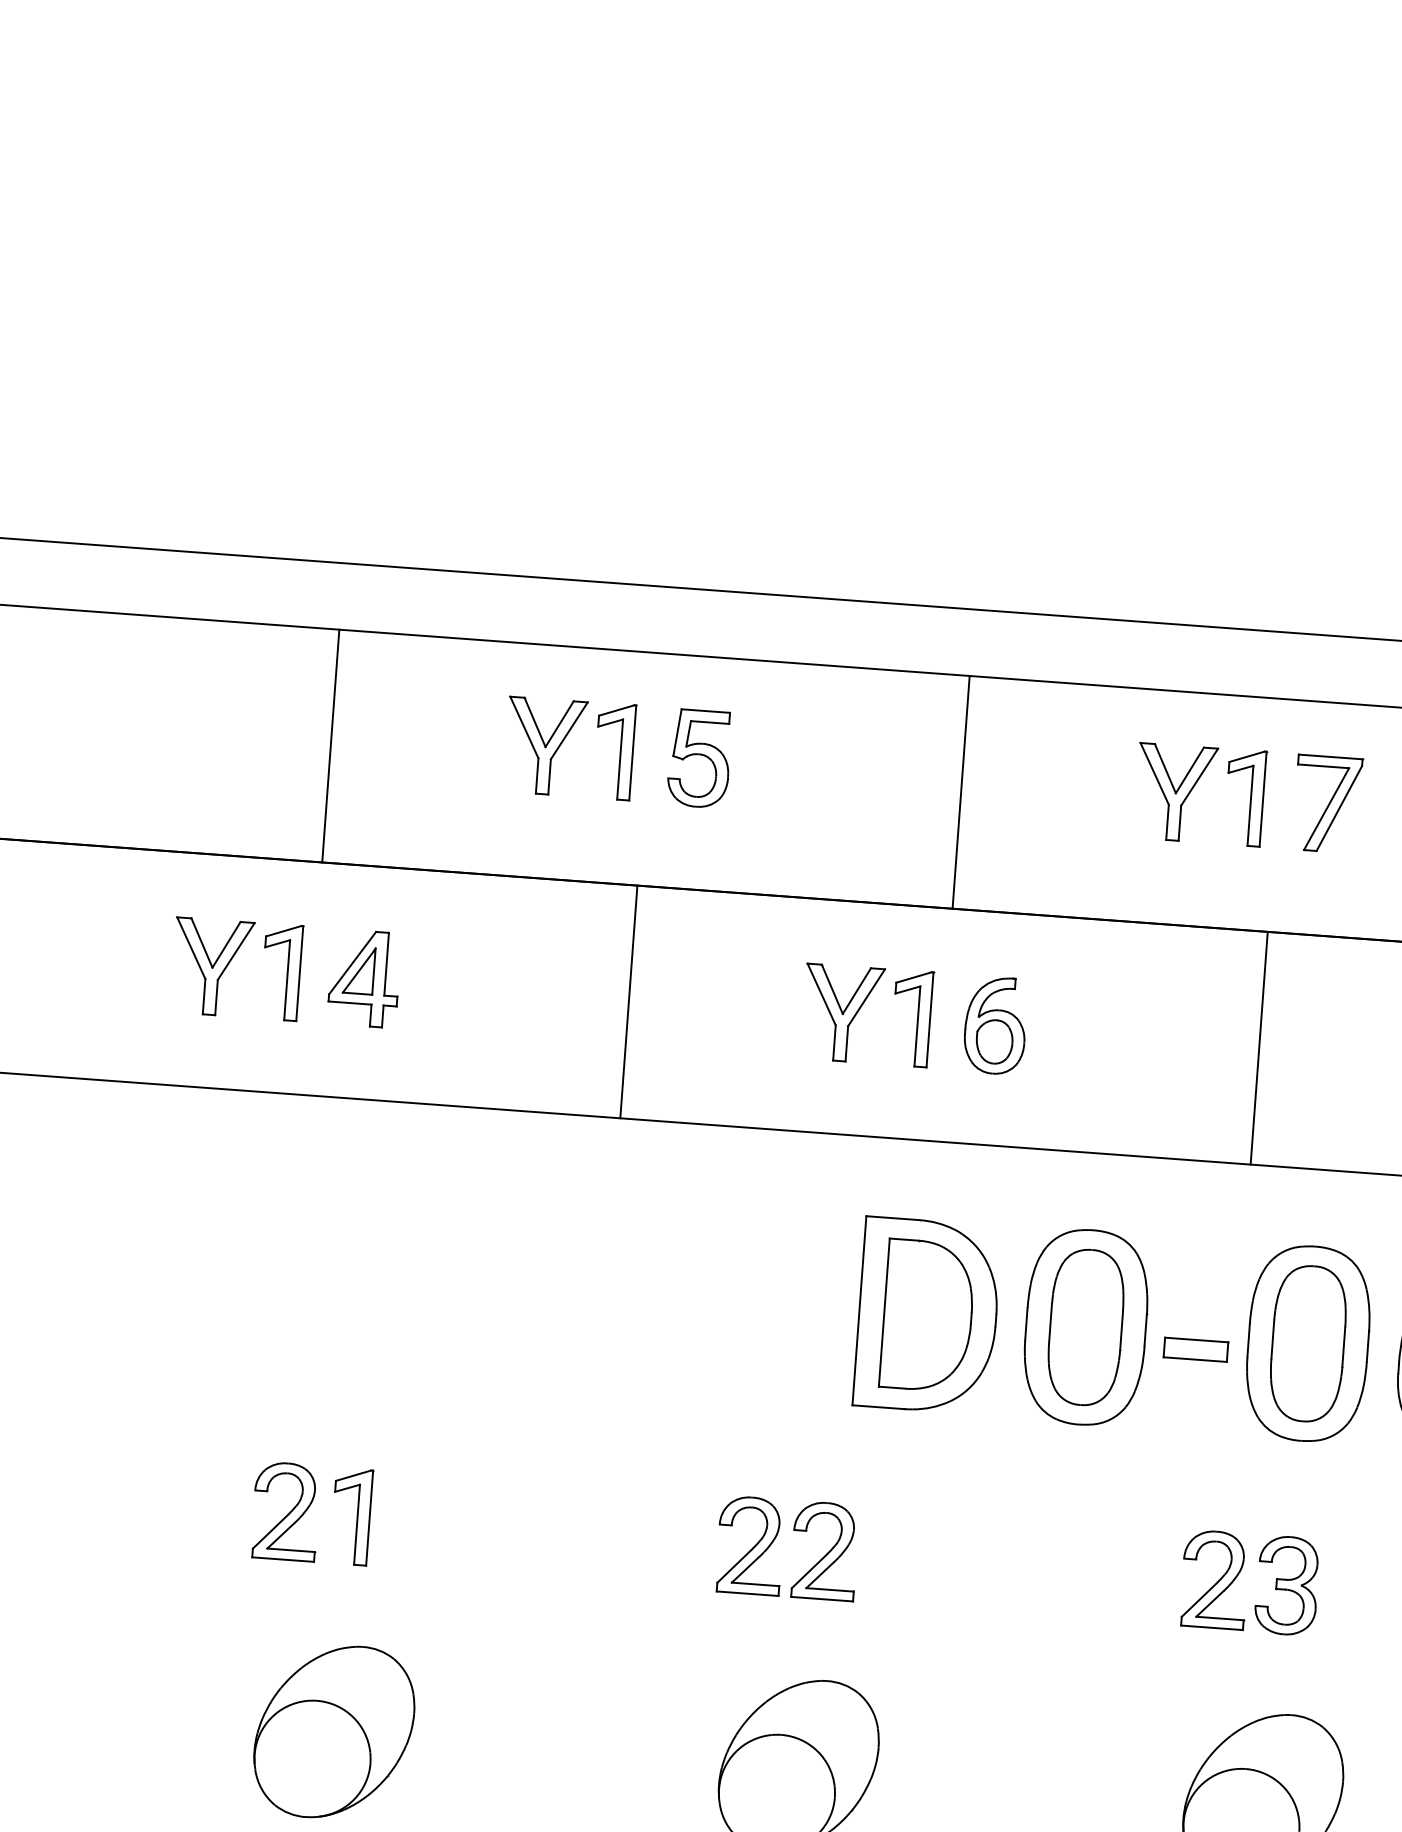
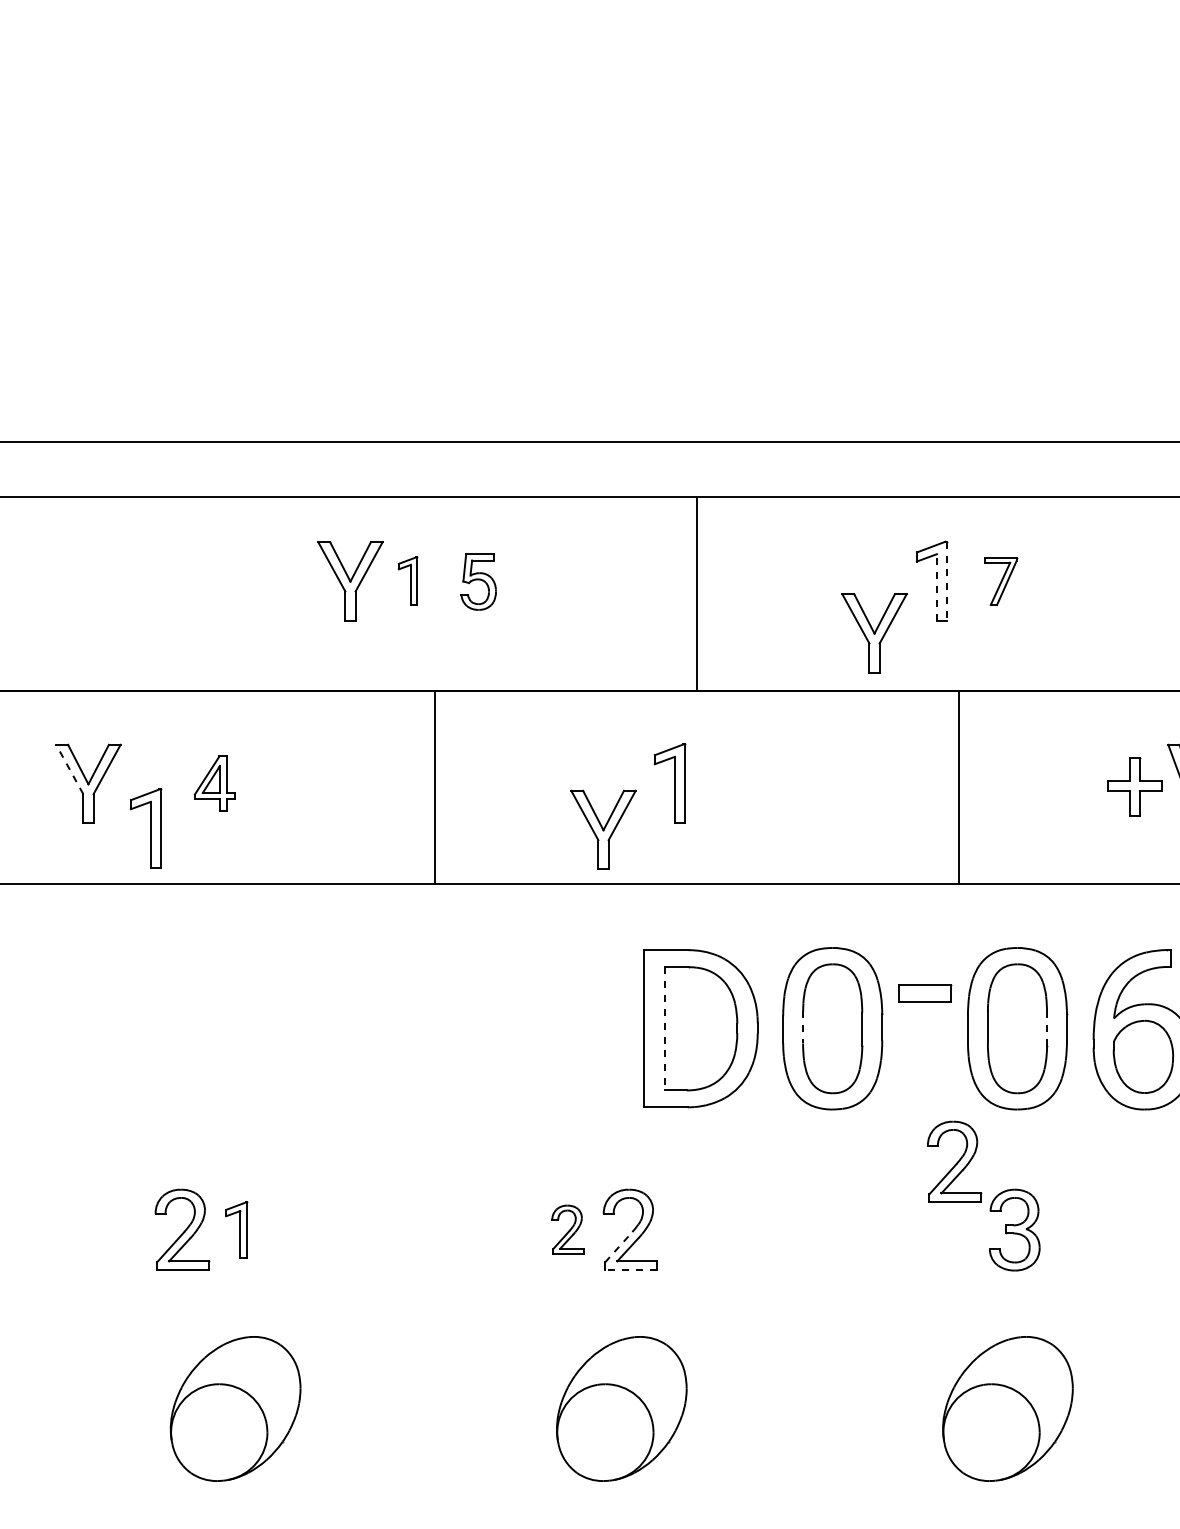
line: (330, 745) -> (172, 593), removed
part: (614, 750) -> (407, 580), size x0.6
part: (699, 758) -> (478, 581), size x0.7
part: (1175, 793) -> (874, 633), moved
line: (1263, 799) -> (947, 581), solid -> dashed
line: (1249, 804) -> (936, 586), solid -> dashed
part: (1327, 804) -> (1000, 581), size x0.6
line: (191, 948) -> (69, 769), solid -> dashed
part: (281, 971) -> (145, 828), moved
part: (364, 977) -> (214, 783), size x0.7
part: (842, 1012) -> (603, 829), moved
part: (995, 1025) -> (739, 784), removed
line: (883, 1312) -> (664, 1028), solid -> dashed
line: (1051, 1323) -> (803, 1027), solid -> dashed
line: (1344, 1346) -> (1047, 1028), solid -> dashed
part: (1196, 1349) -> (925, 993), moved
part: (351, 1516) -> (236, 1229), size x0.7
part: (749, 1545) -> (567, 1229), size x0.6
line: (810, 1570) -> (619, 1246), solid -> dashed
part: (1214, 1579) -> (954, 1161), moved
line: (821, 1599) -> (630, 1269), solid -> dashed

